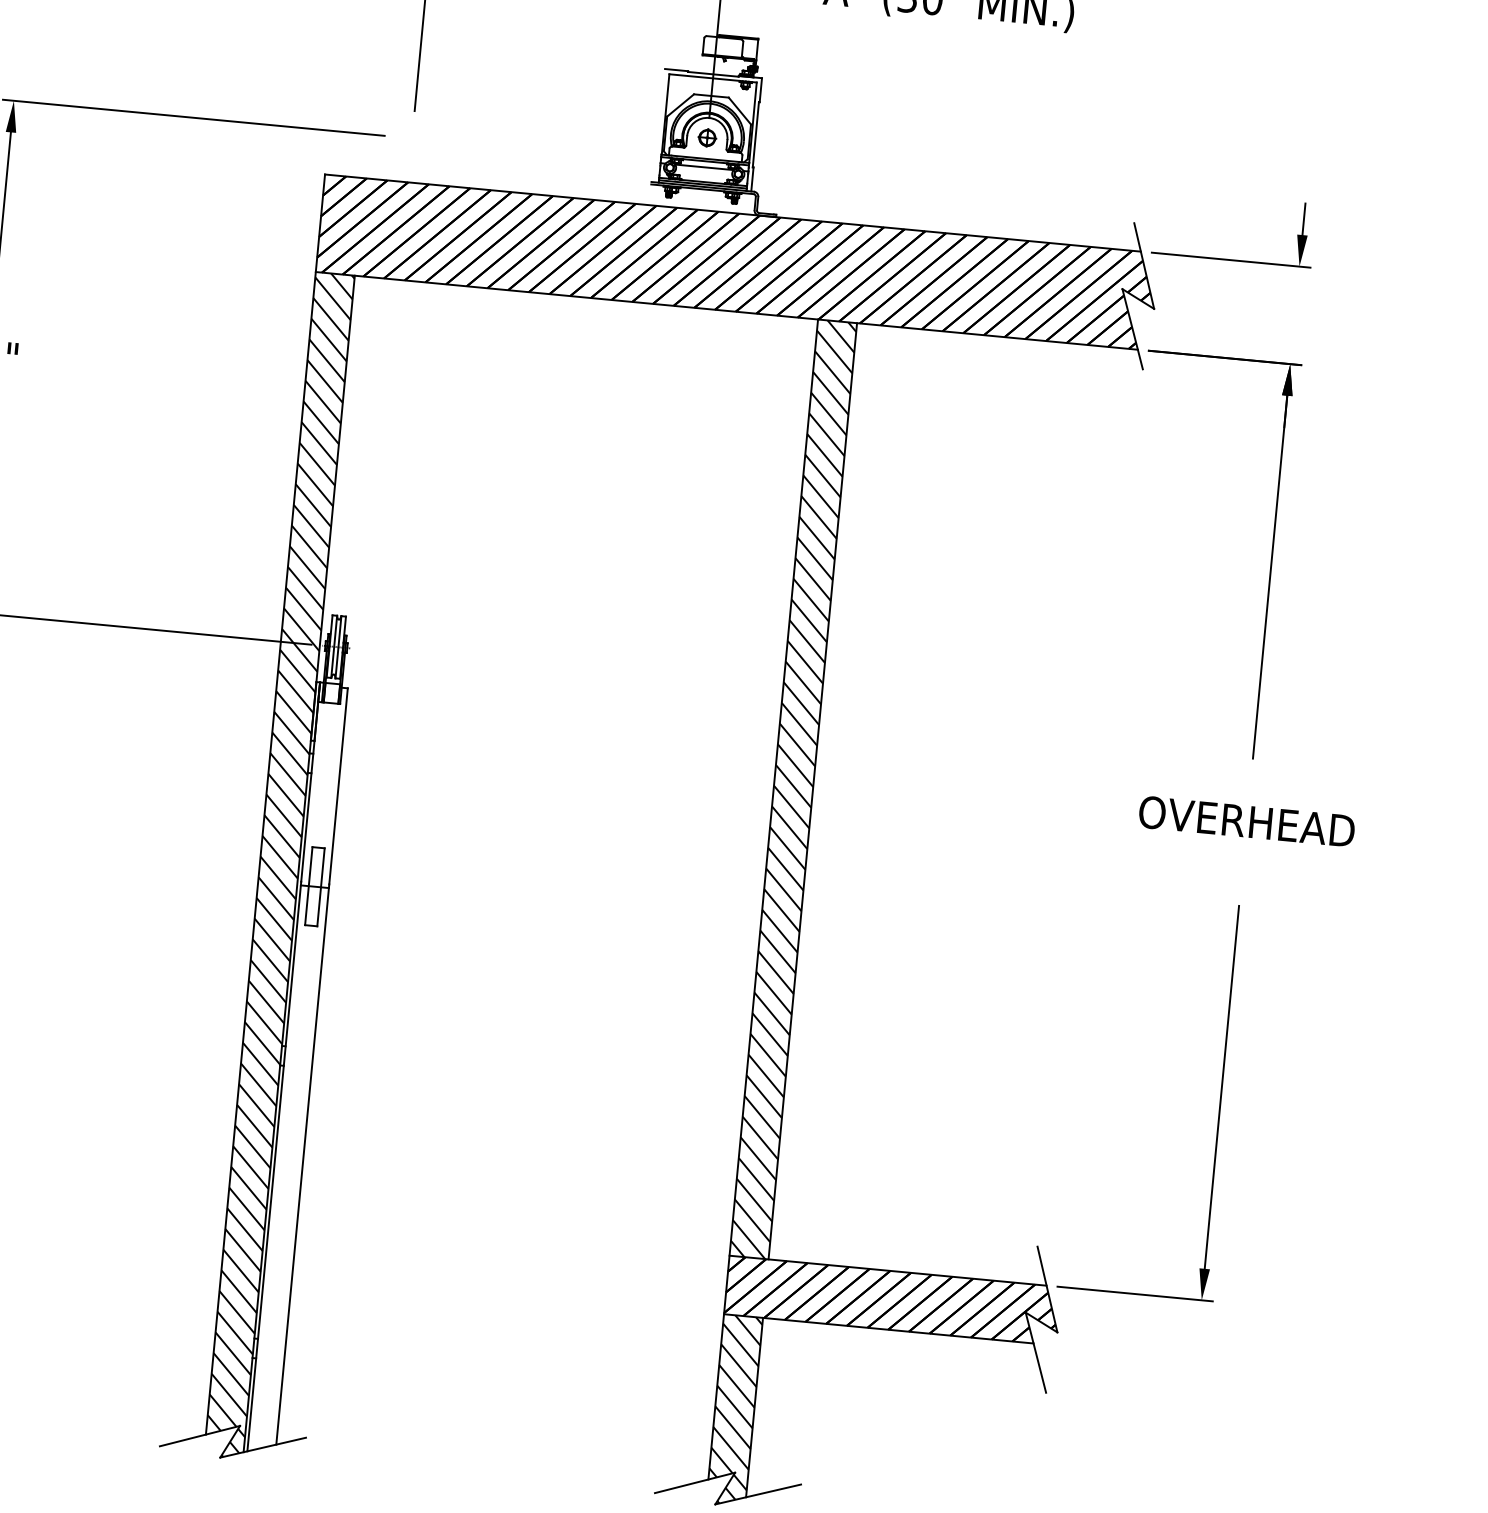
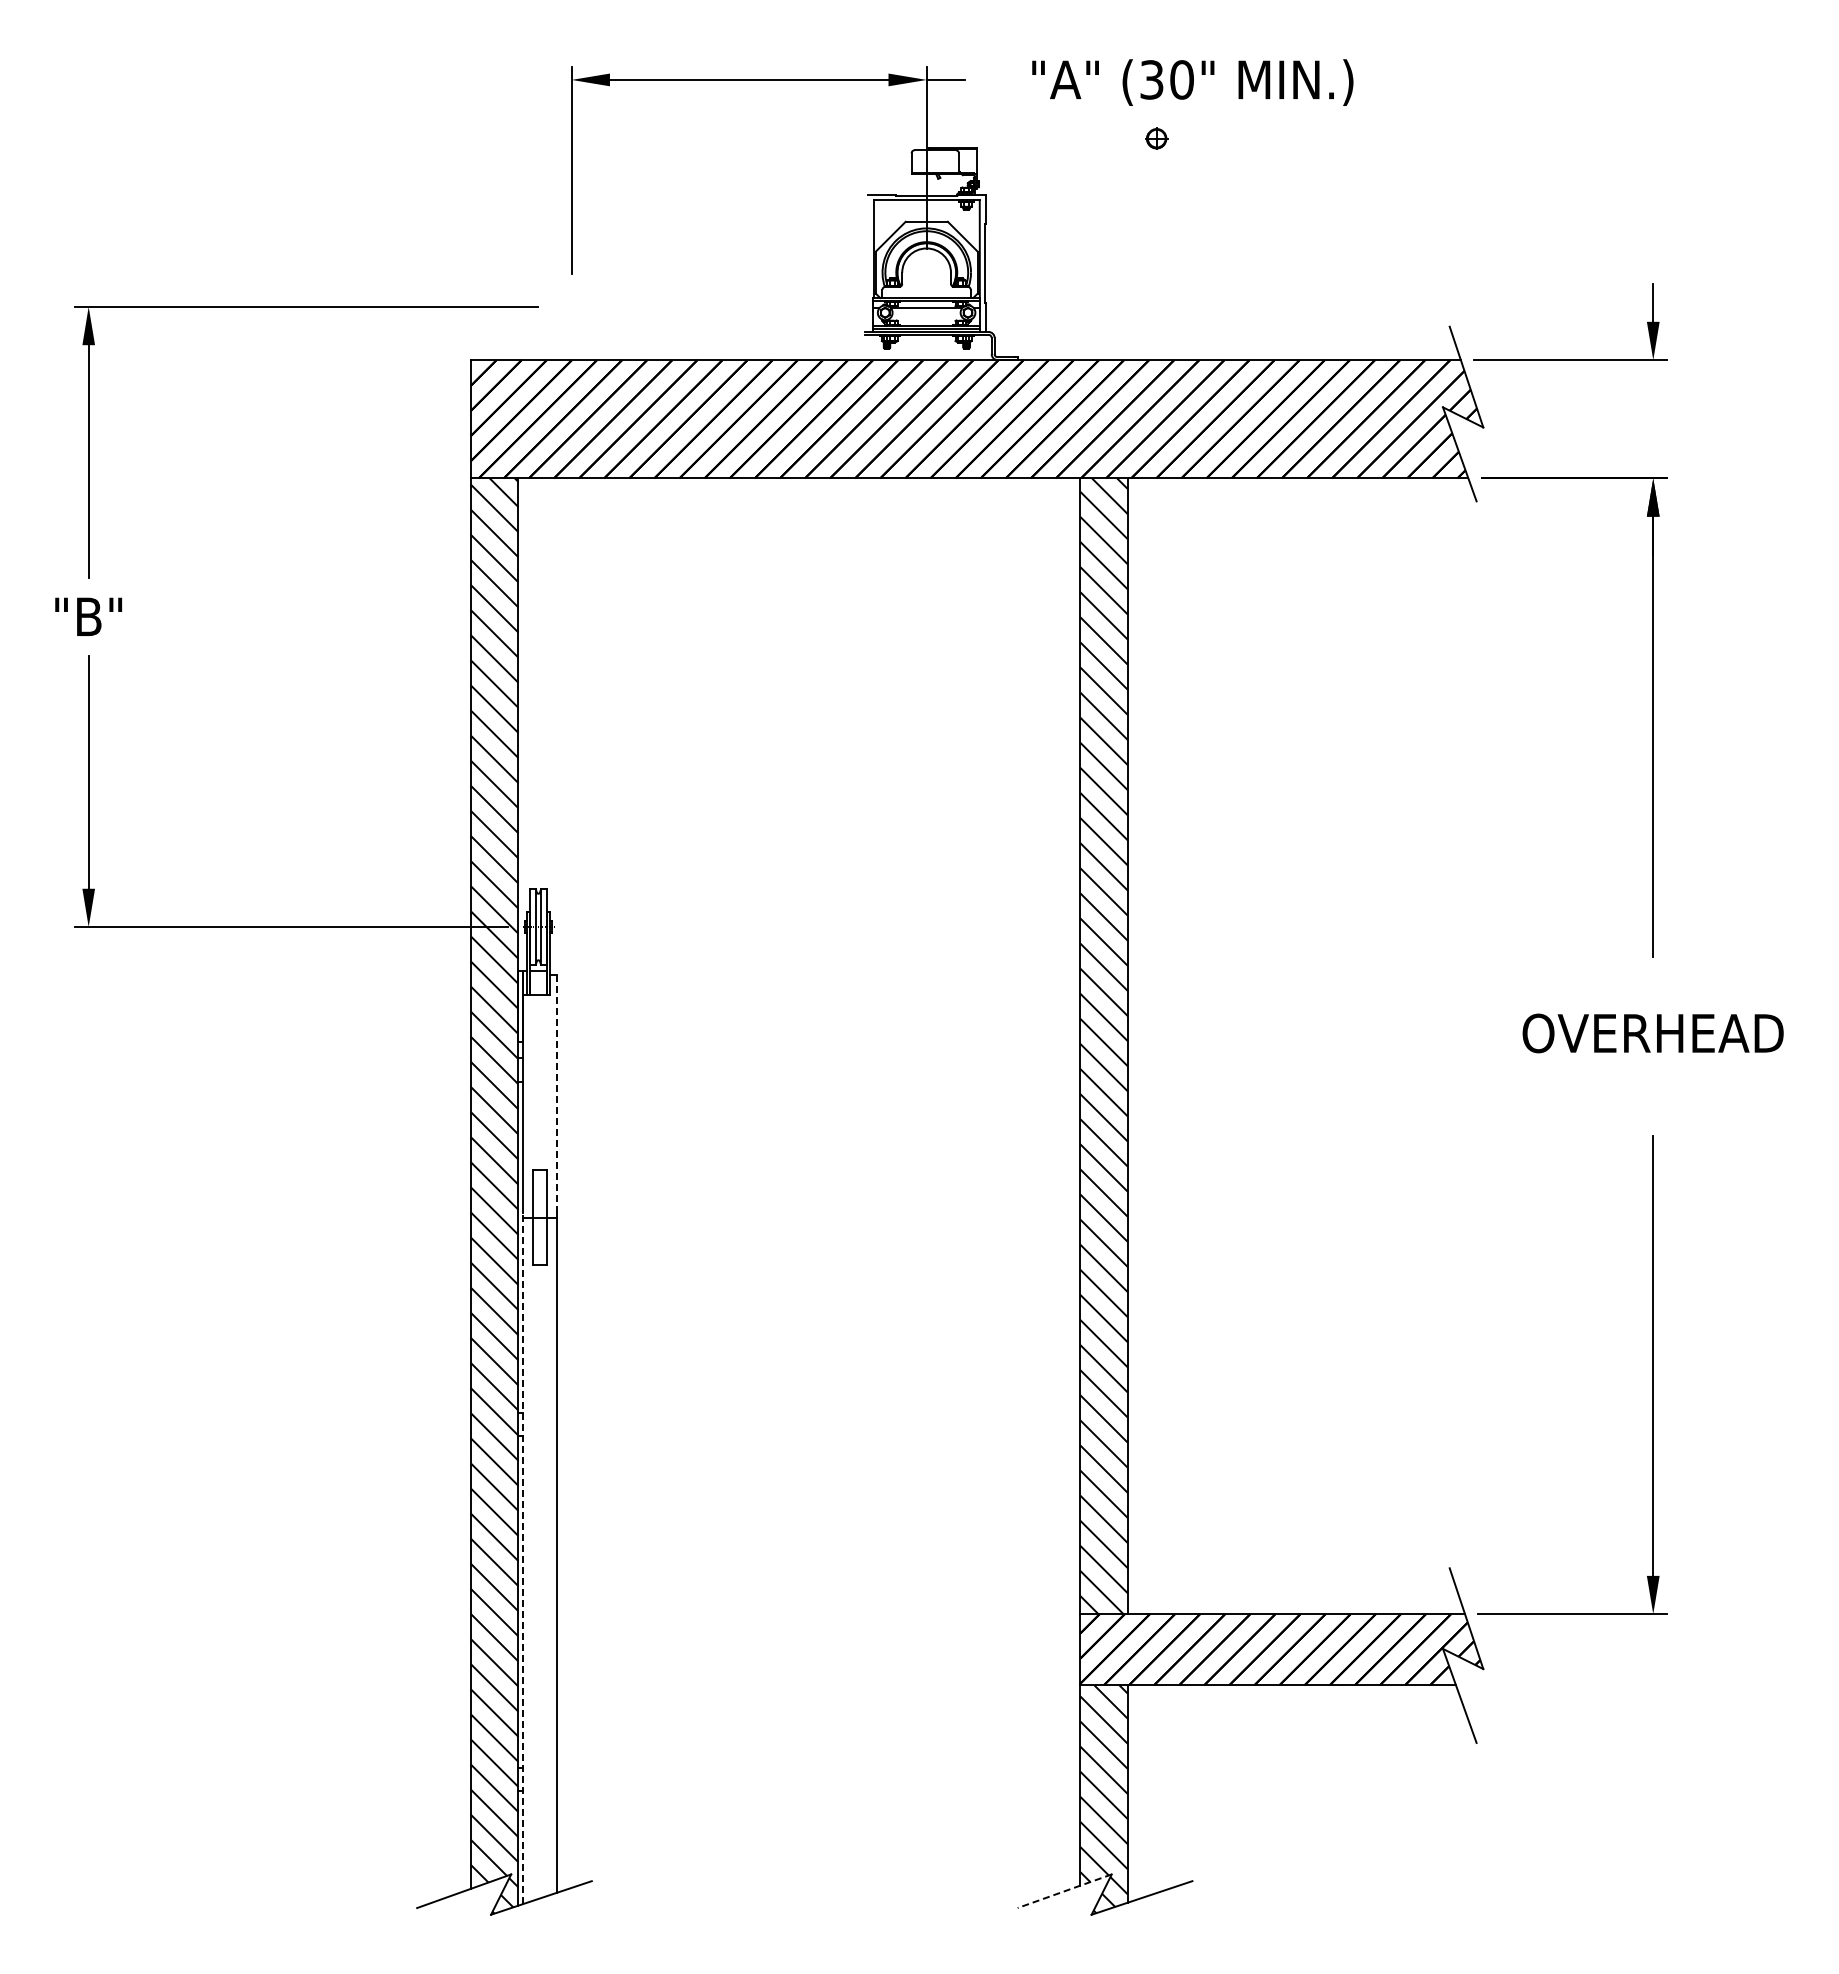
part: (707, 137) -> (1156, 138), moved
line: (338, 786) -> (556, 1094), solid -> dashed
line: (273, 1166) -> (522, 1558), solid -> dashed
line: (694, 1483) -> (1064, 1891), solid -> dashed

